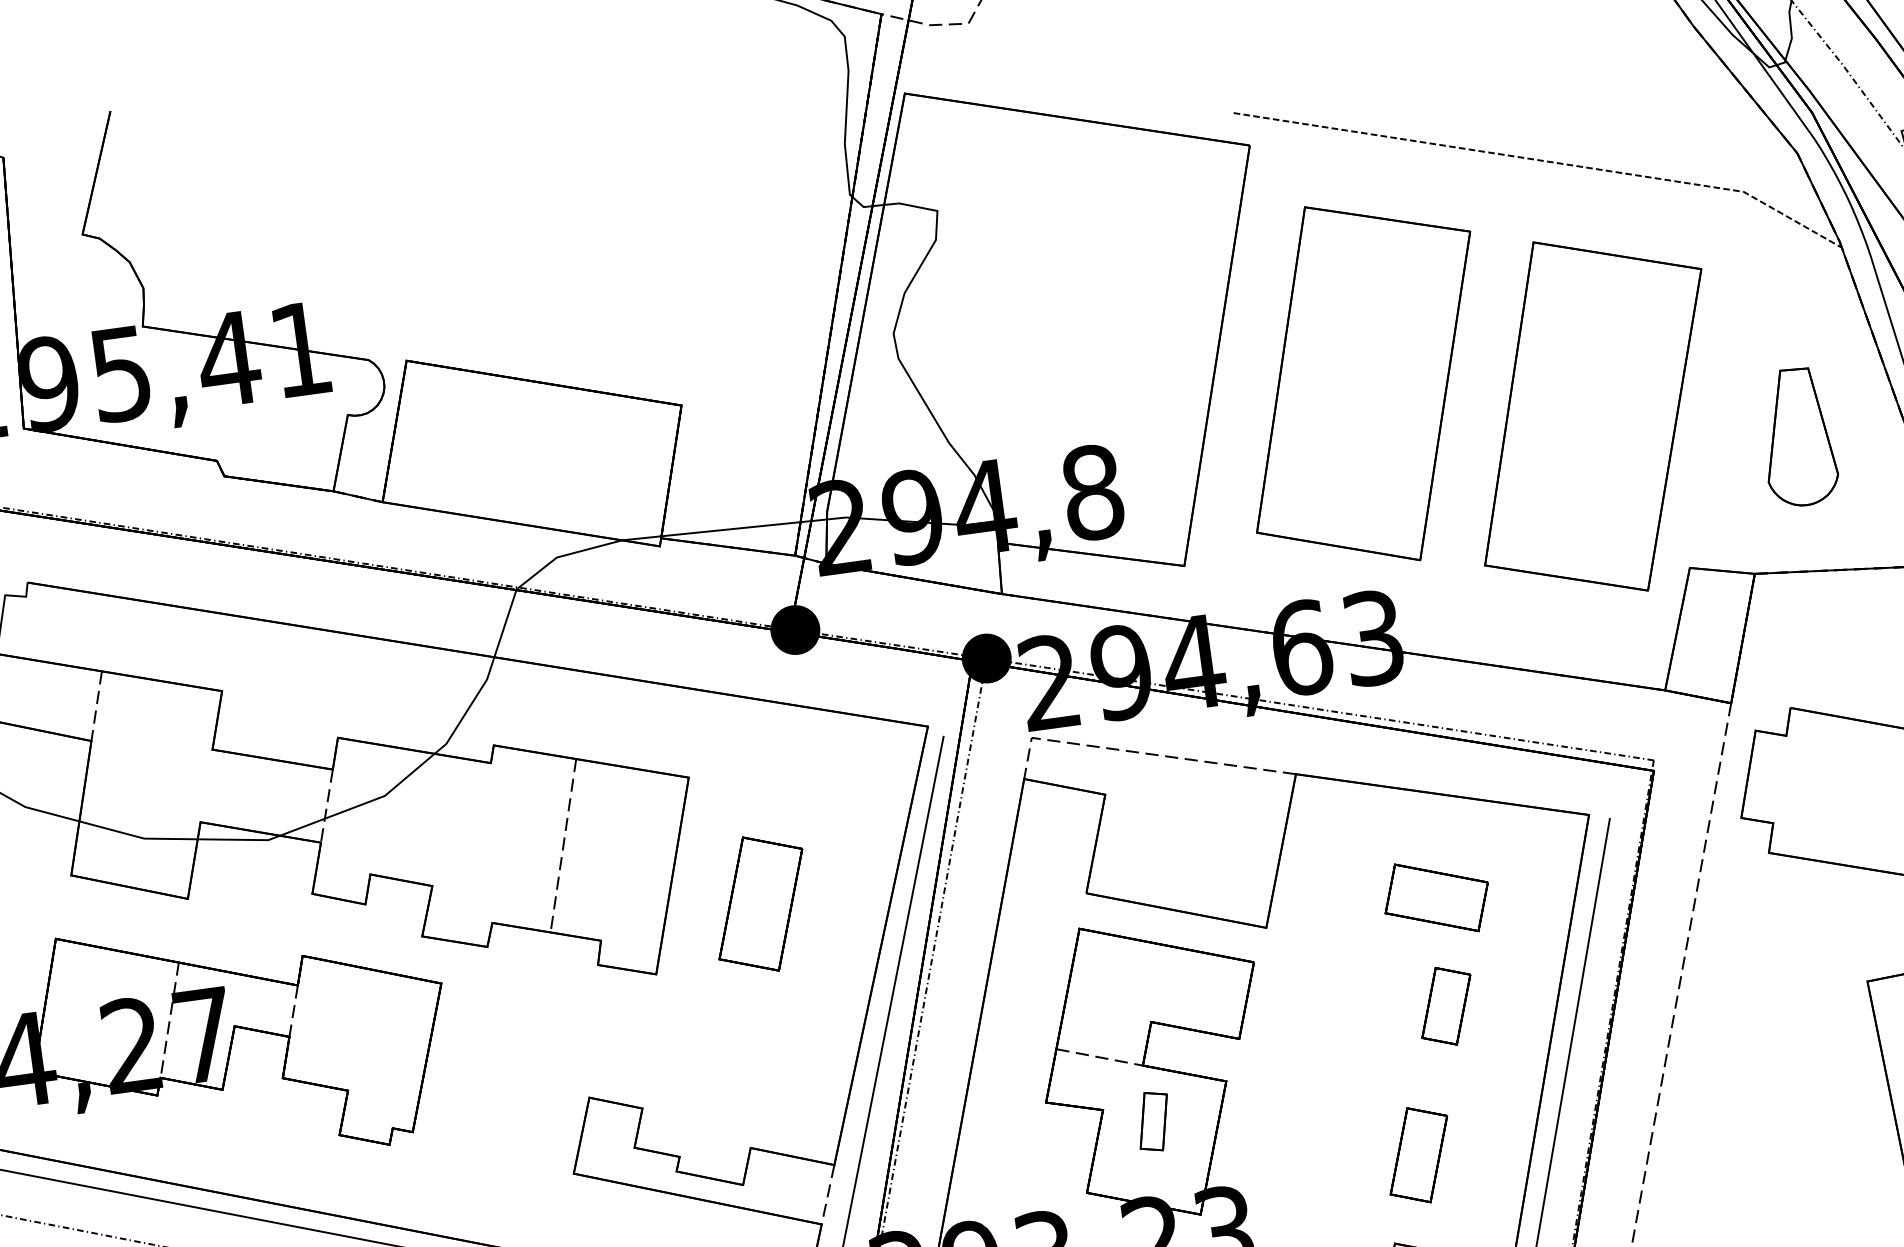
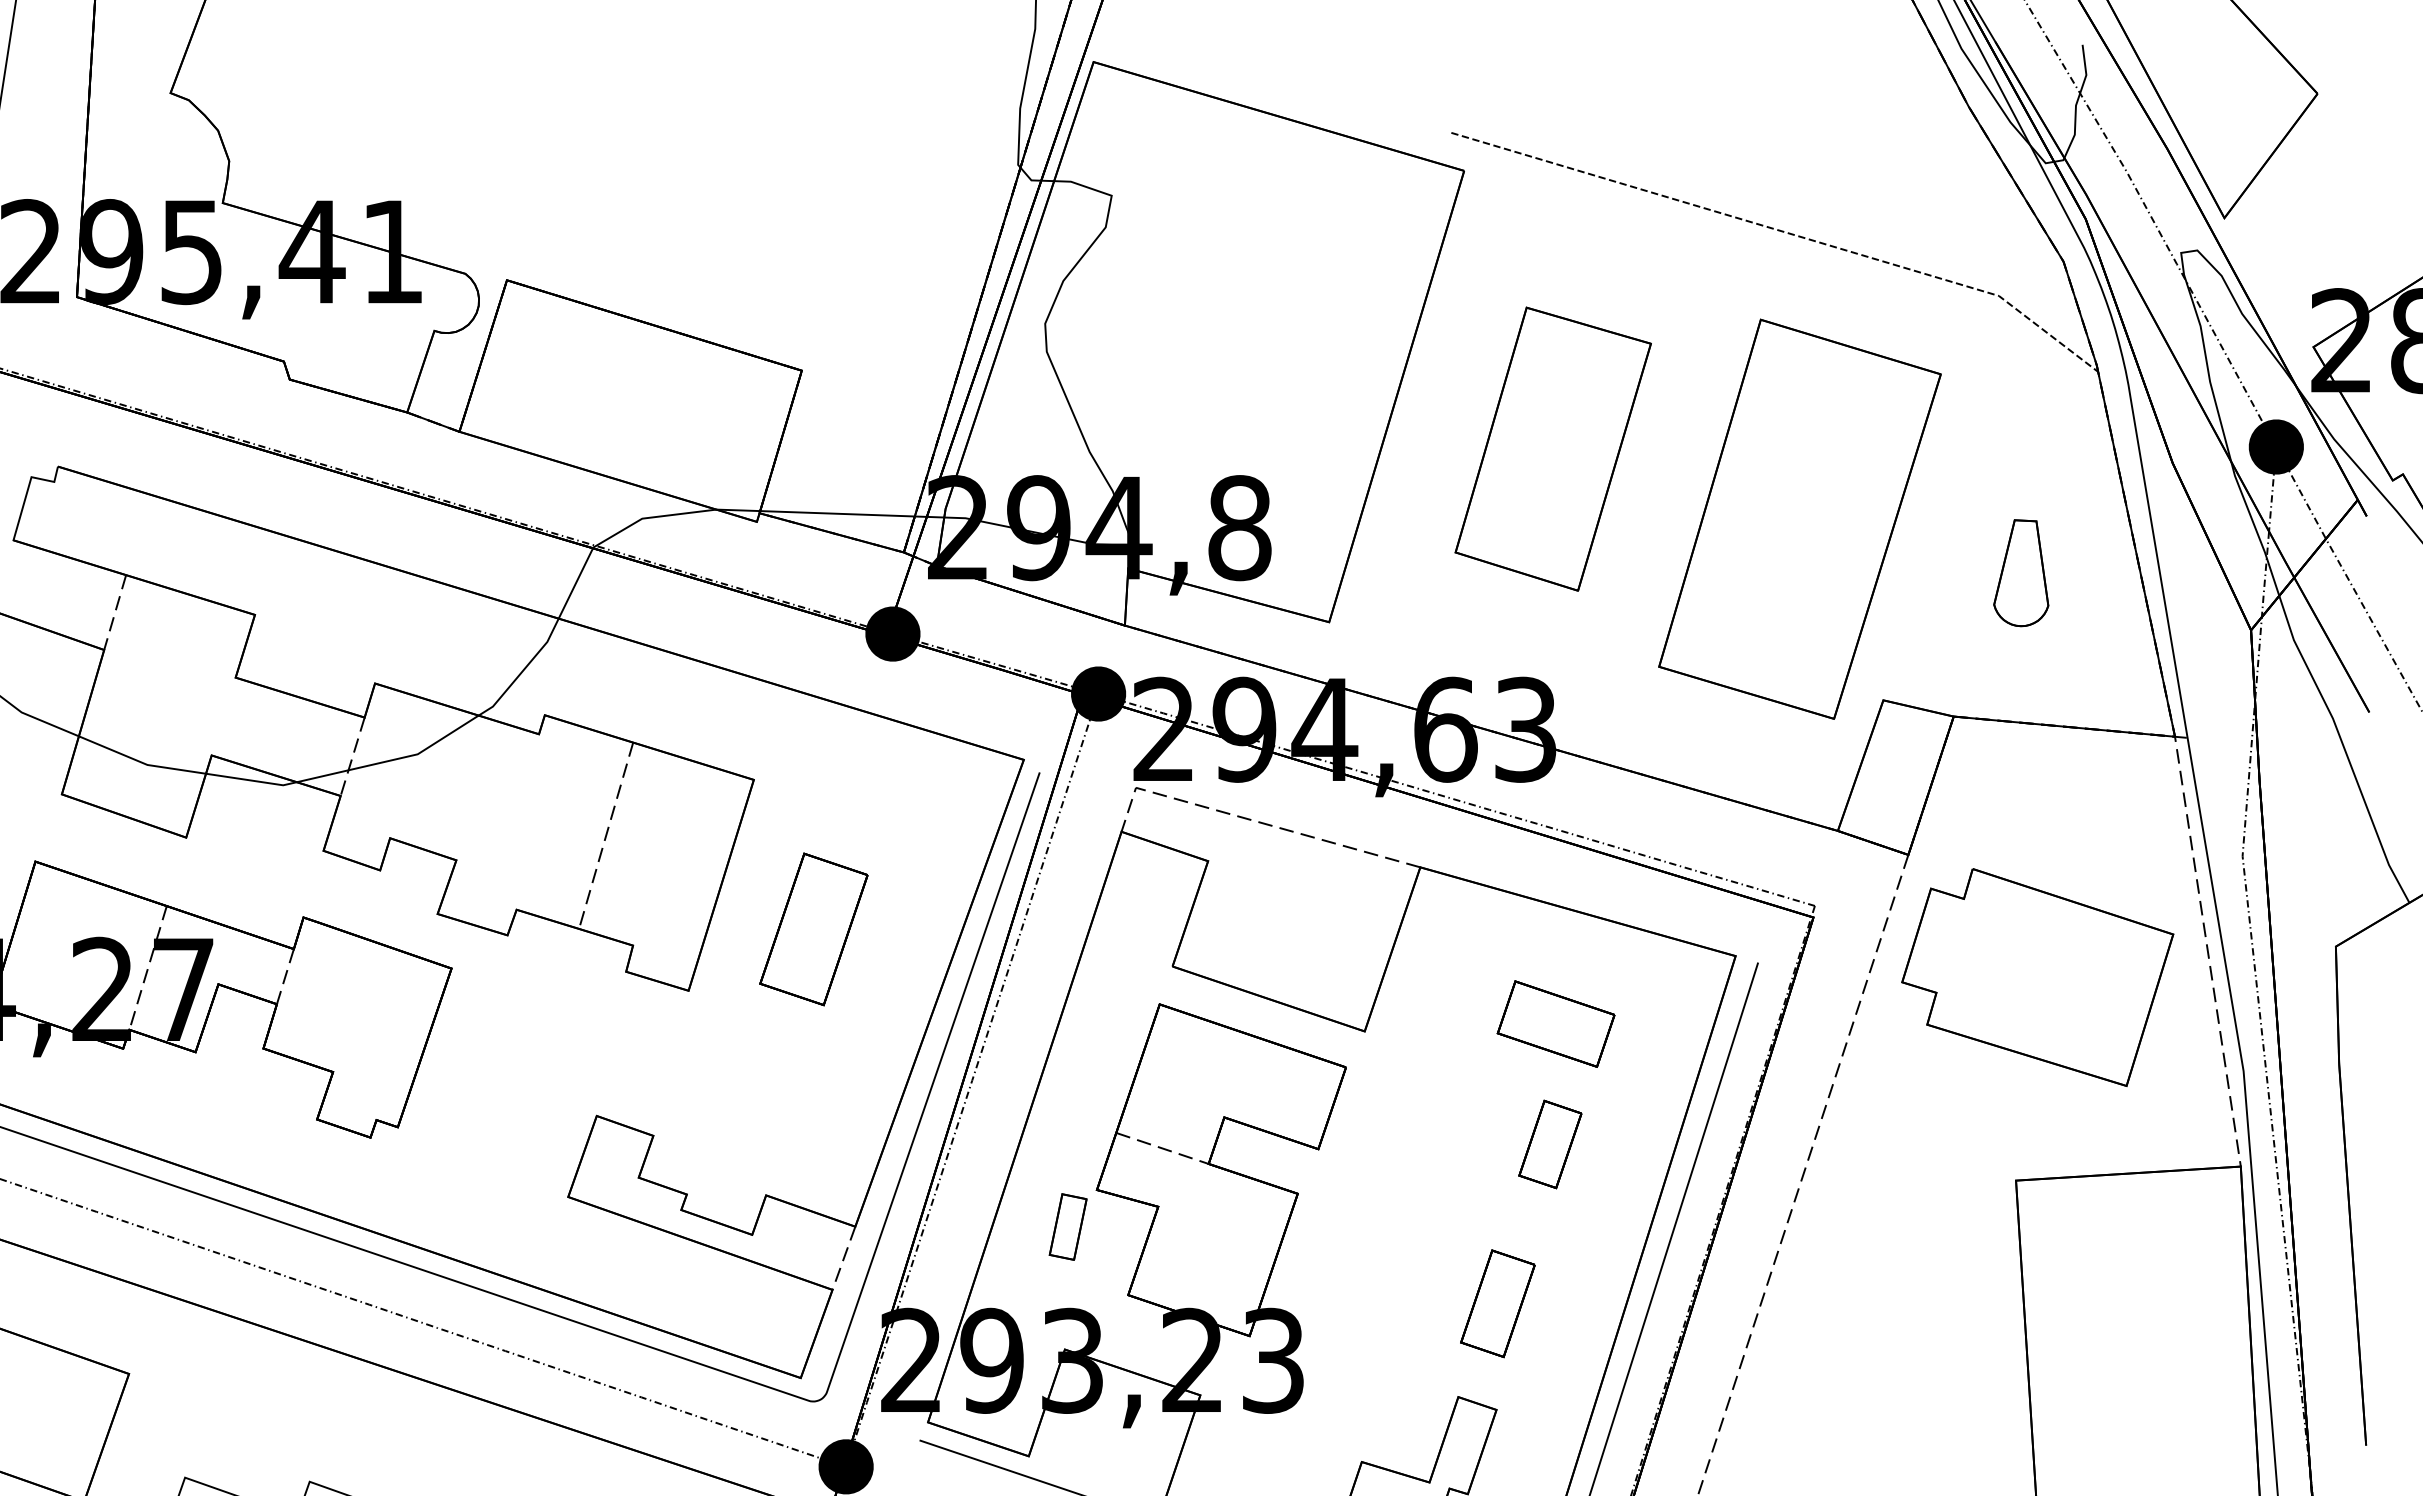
part: (1363, 384) -> (1552, 449), size x0.7
part: (1796, 436) -> (2020, 572), size x0.7
part: (1153, 1121) -> (1067, 1226), moved

